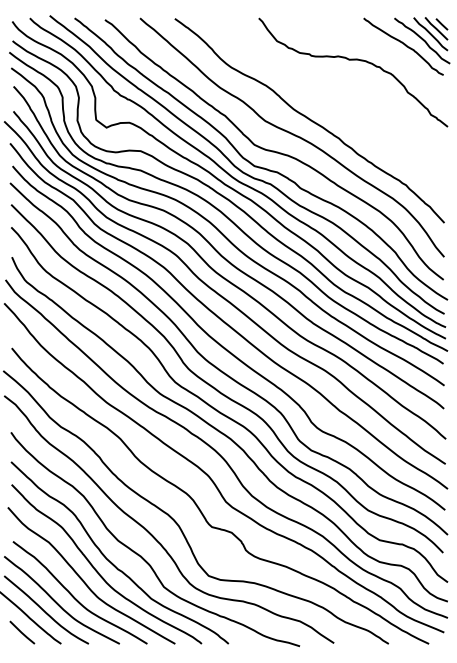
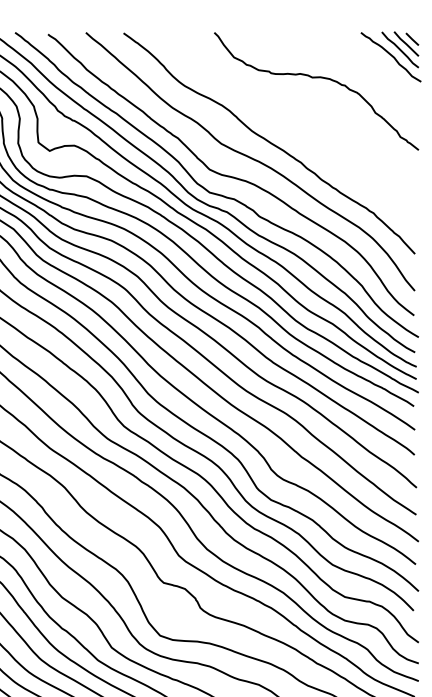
curve: (404, 45) -> (371, 62), removed

